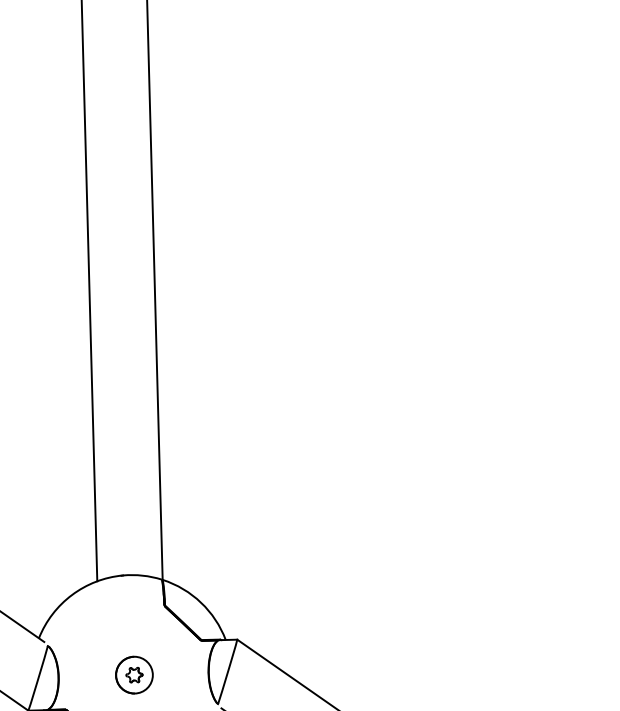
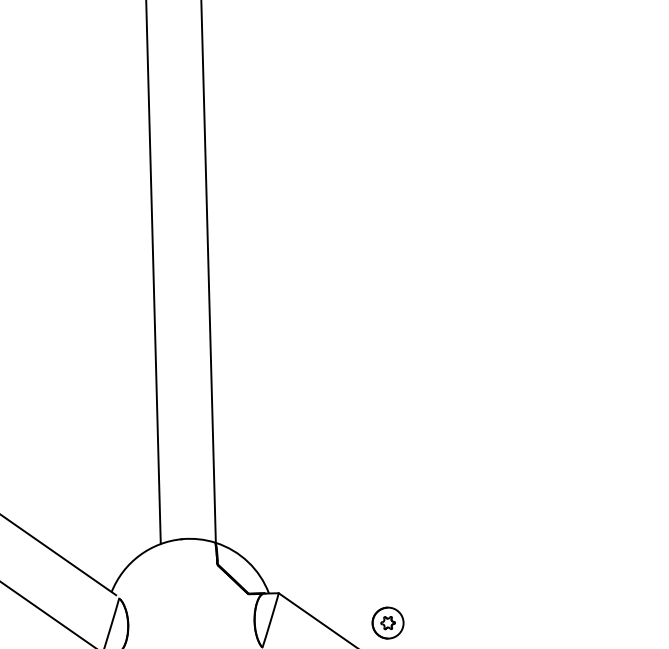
part: (133, 674) -> (387, 622), moved

